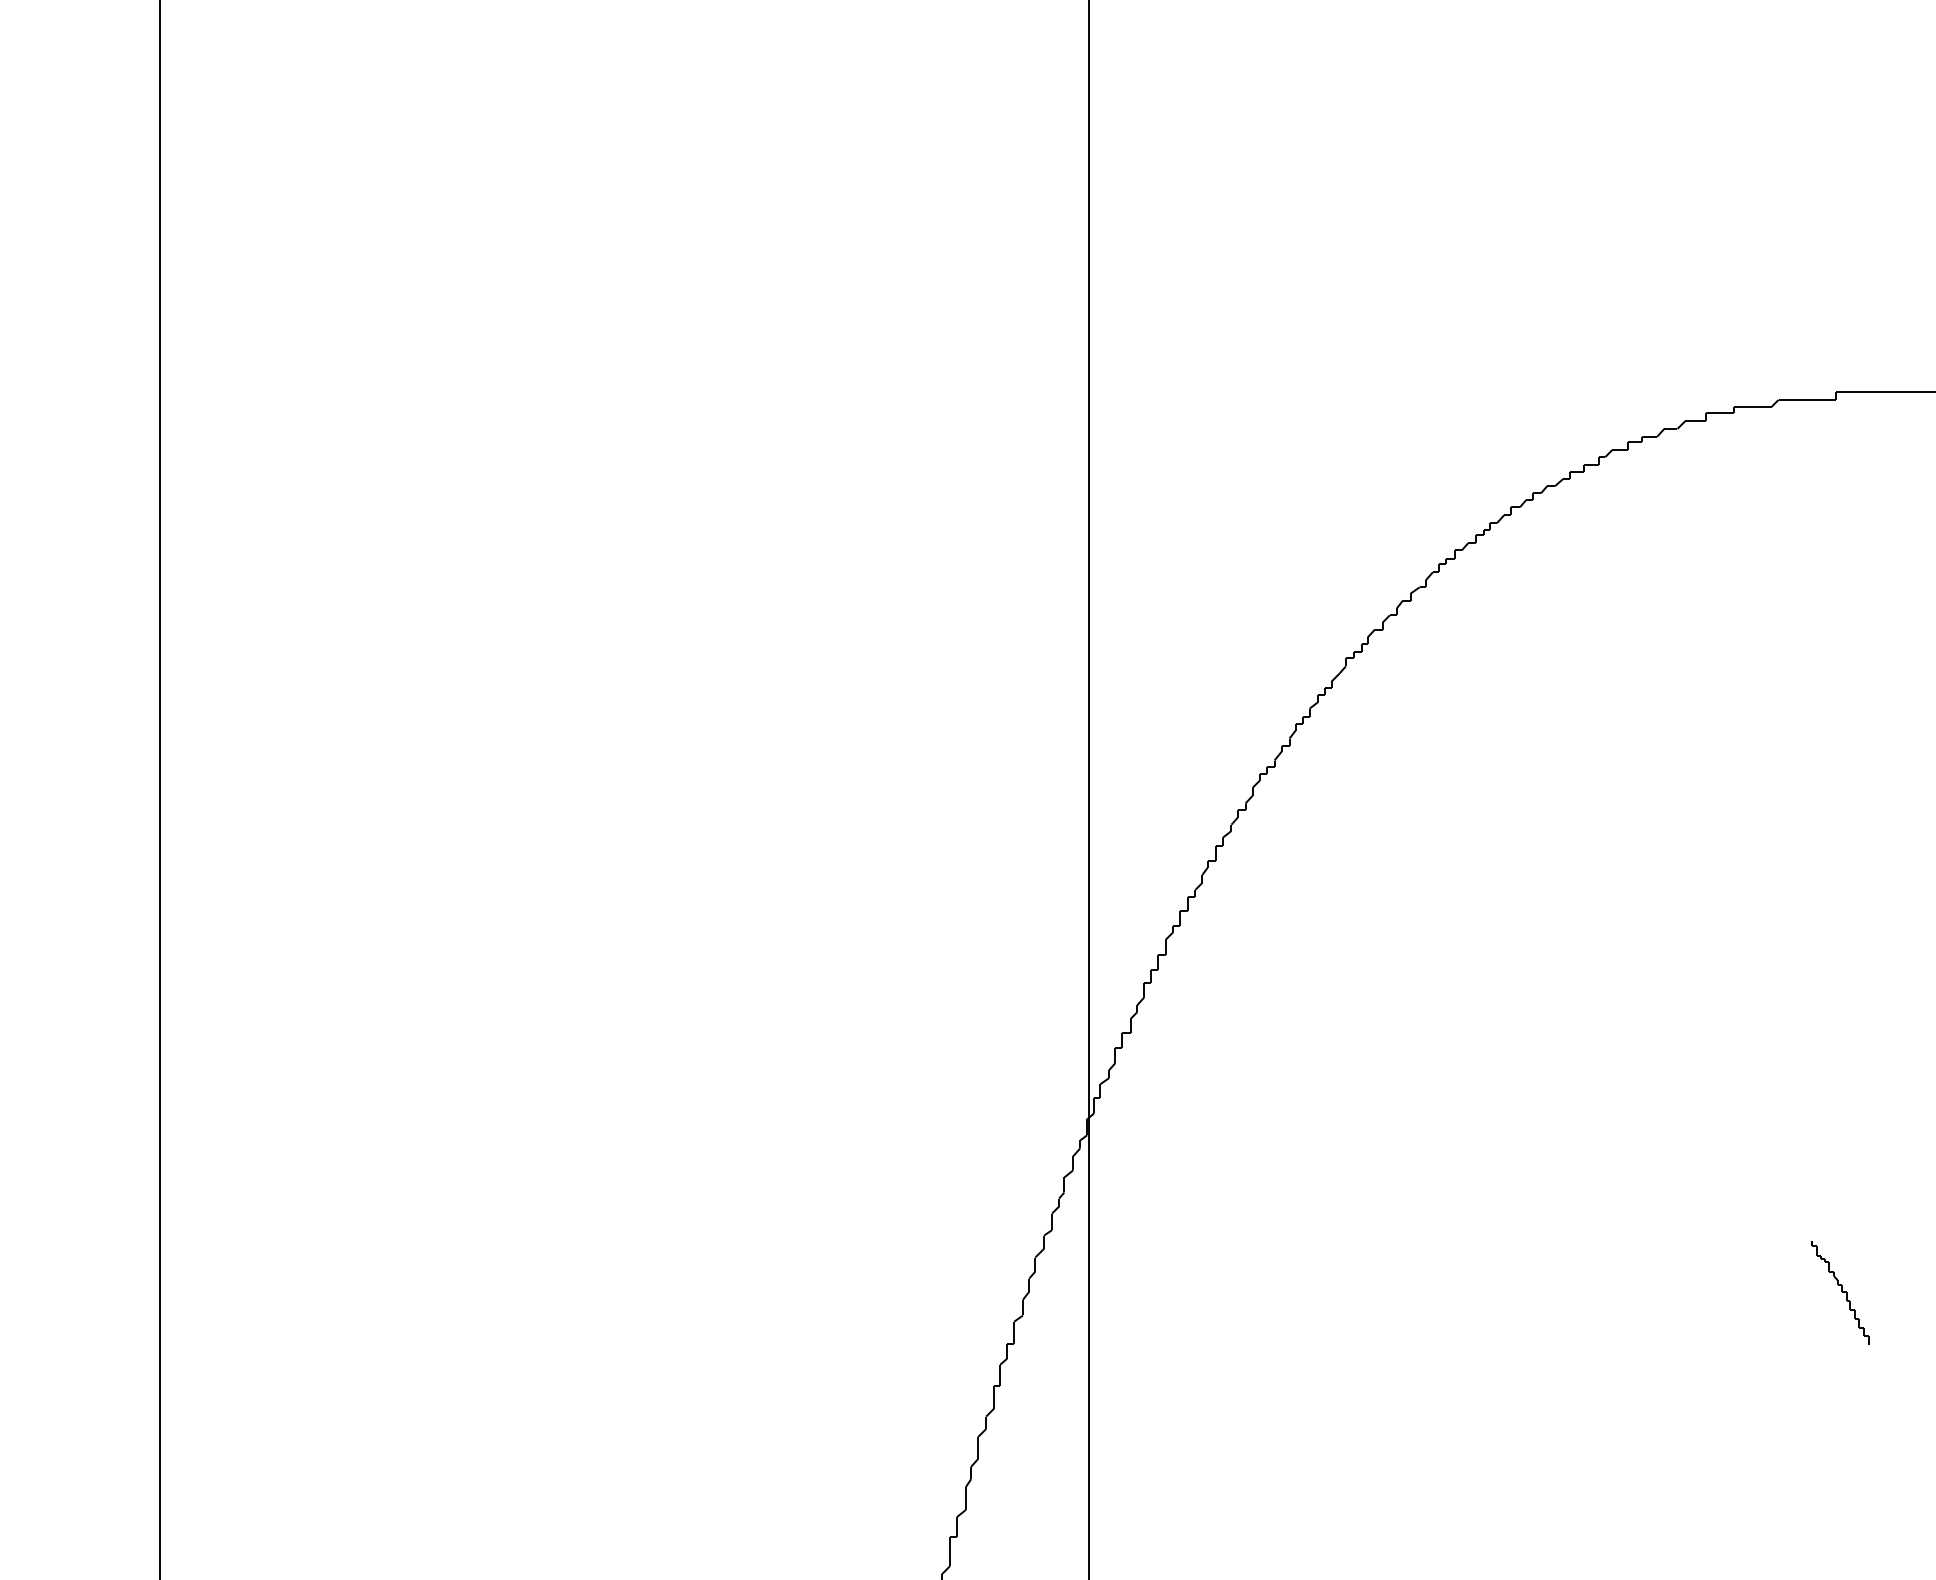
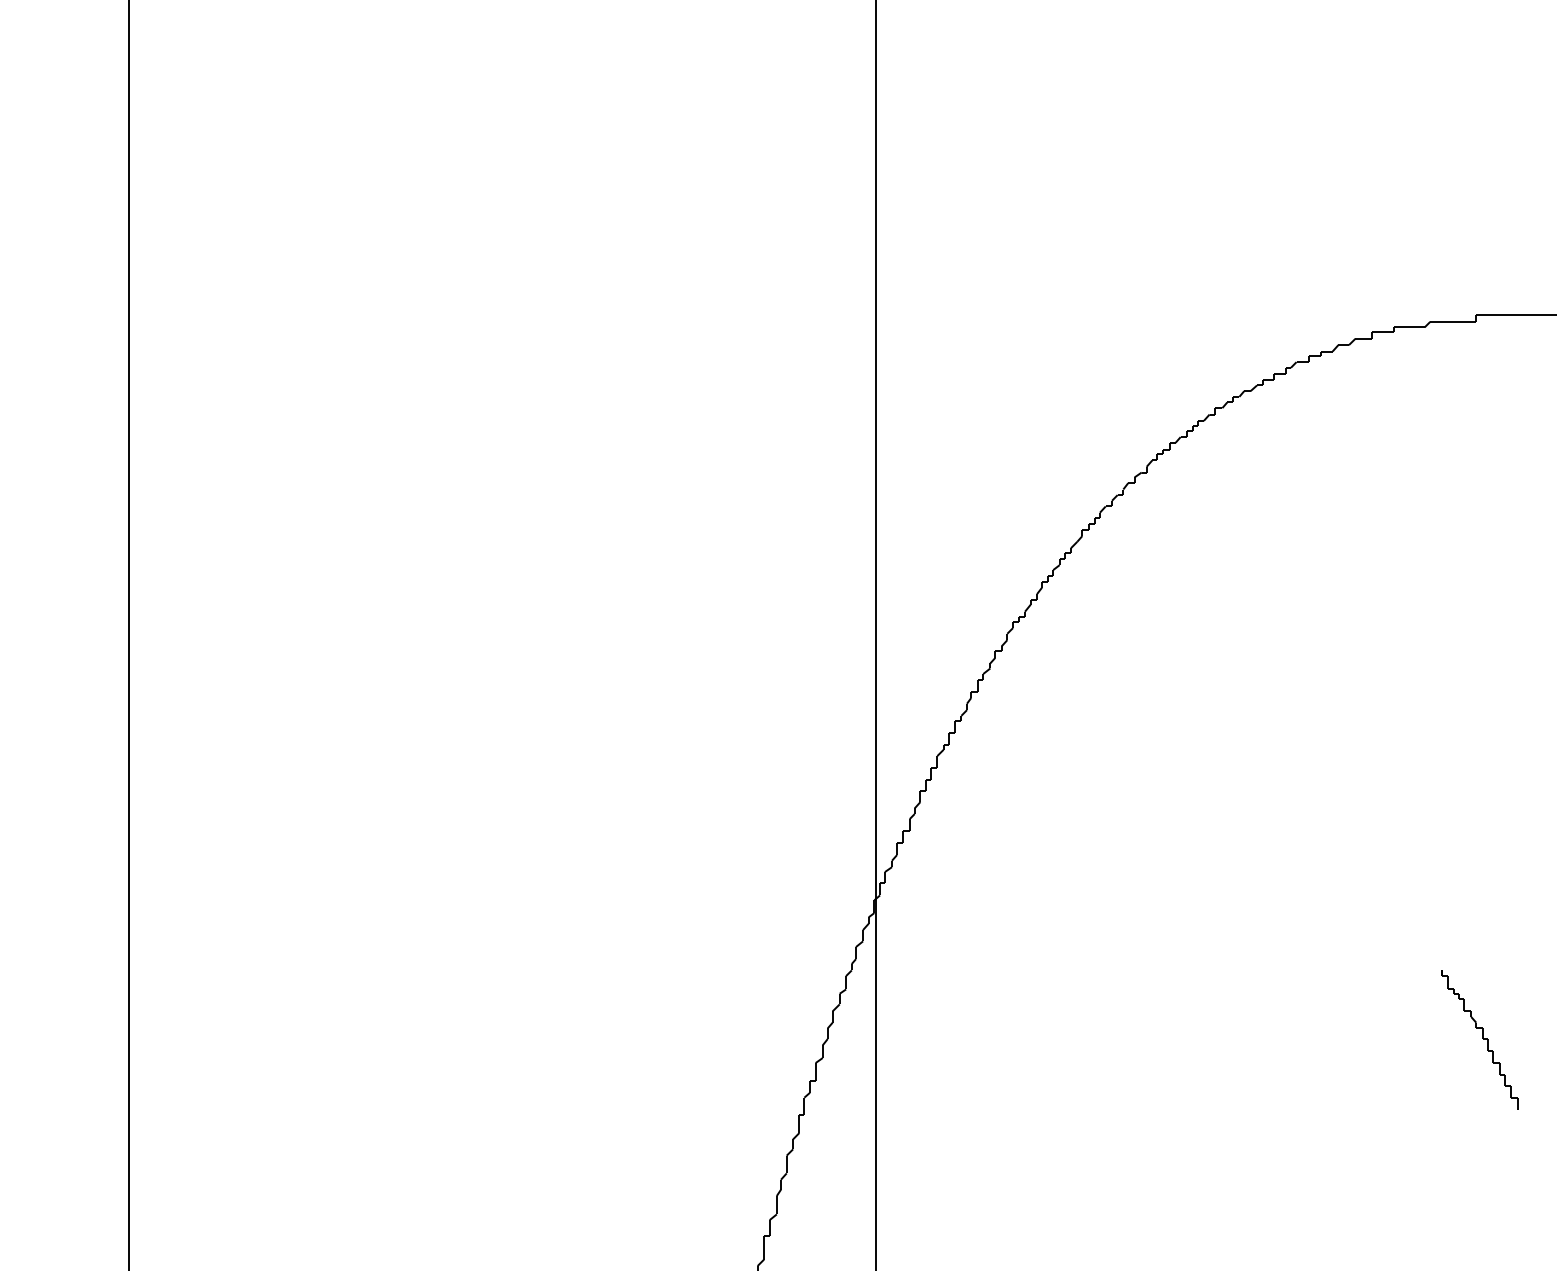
part: (1840, 1293) -> (1480, 1040), size x1.67

